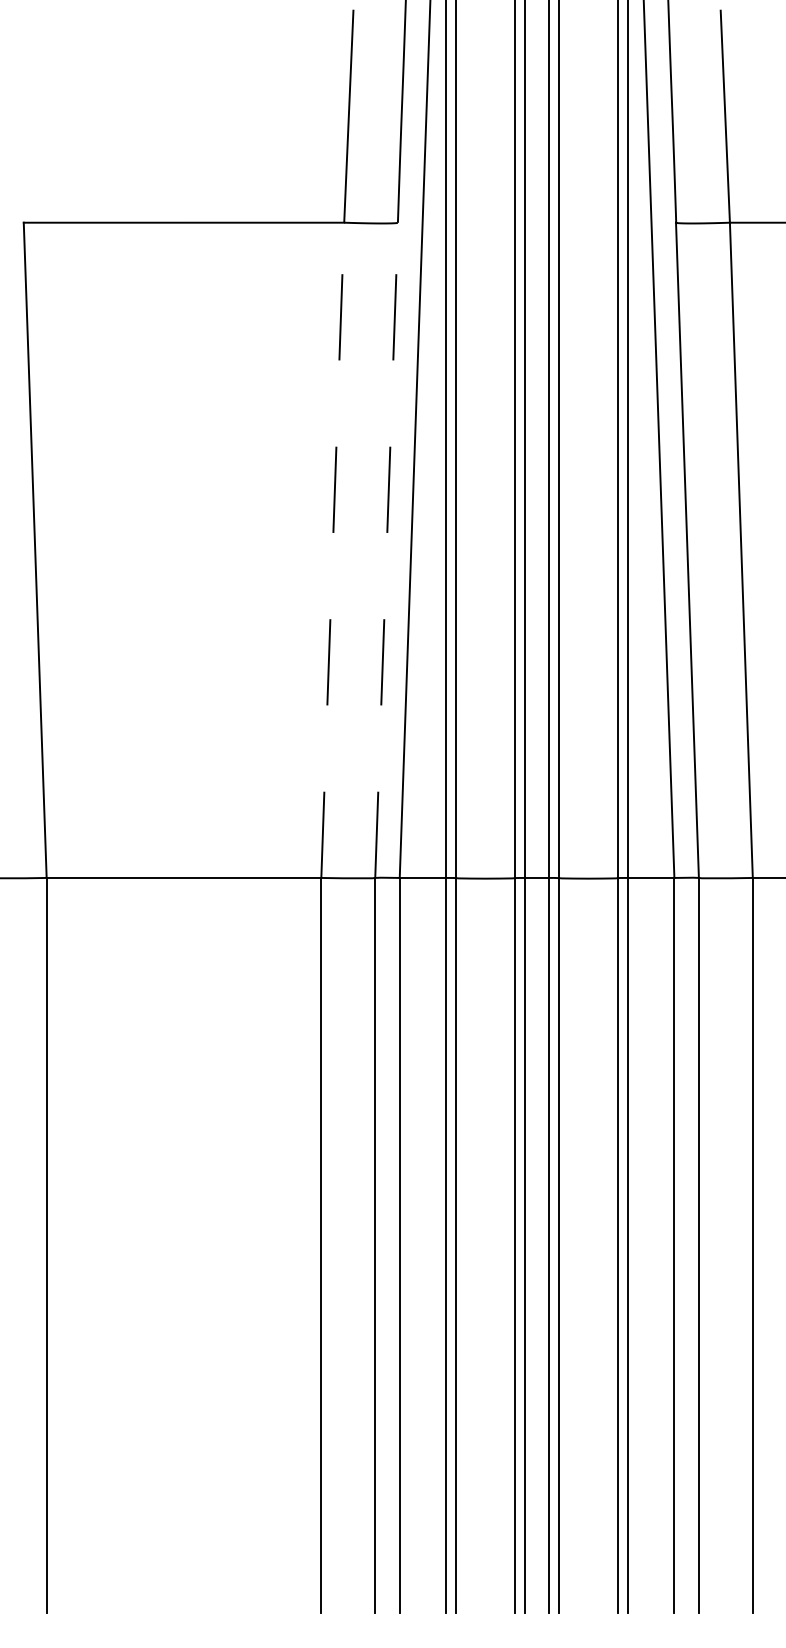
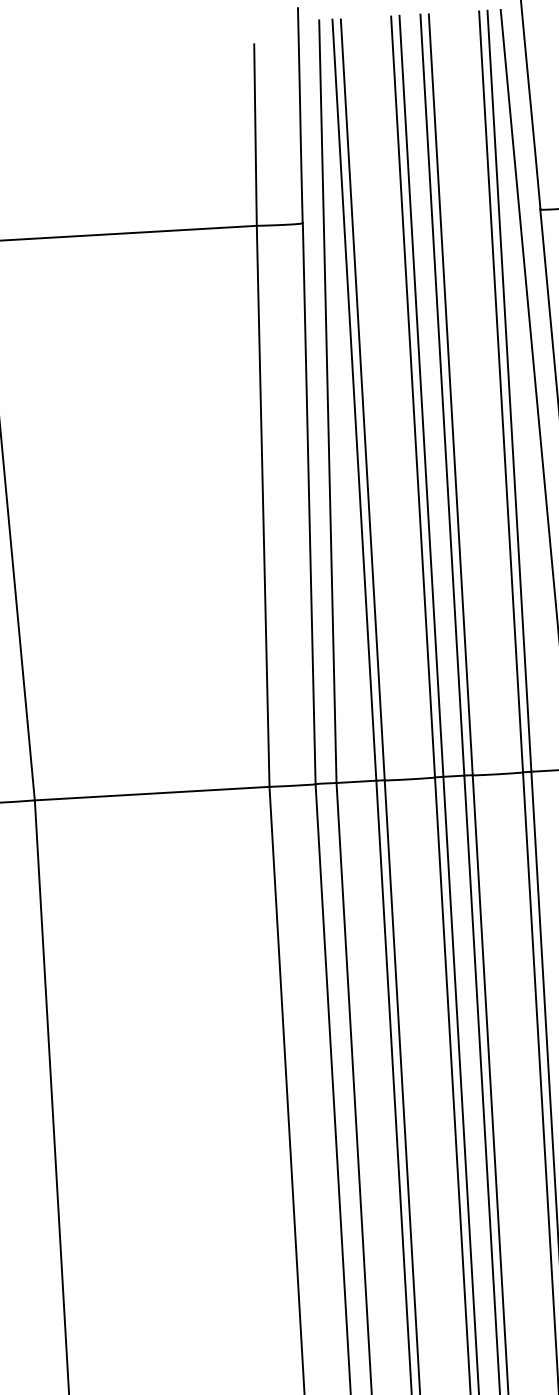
line: (332, 550) -> (262, 506), dashed -> solid
line: (386, 550) -> (309, 503), dashed -> solid

